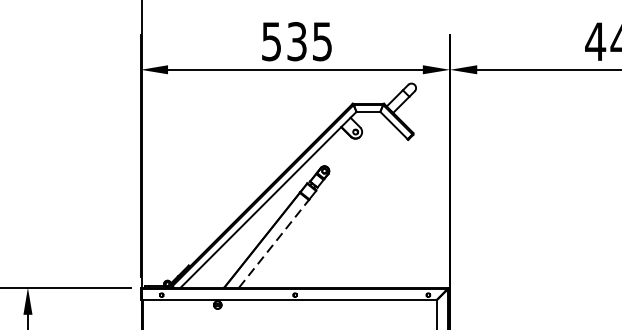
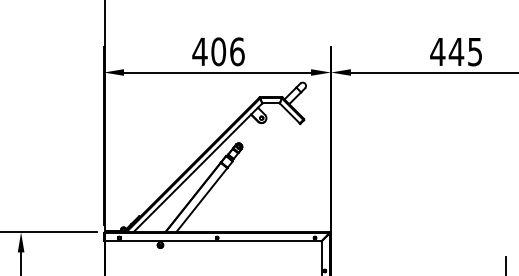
text: (296, 41) -> (218, 51), 535 -> 406
line: (275, 242) -> (202, 199), dashed -> solid

